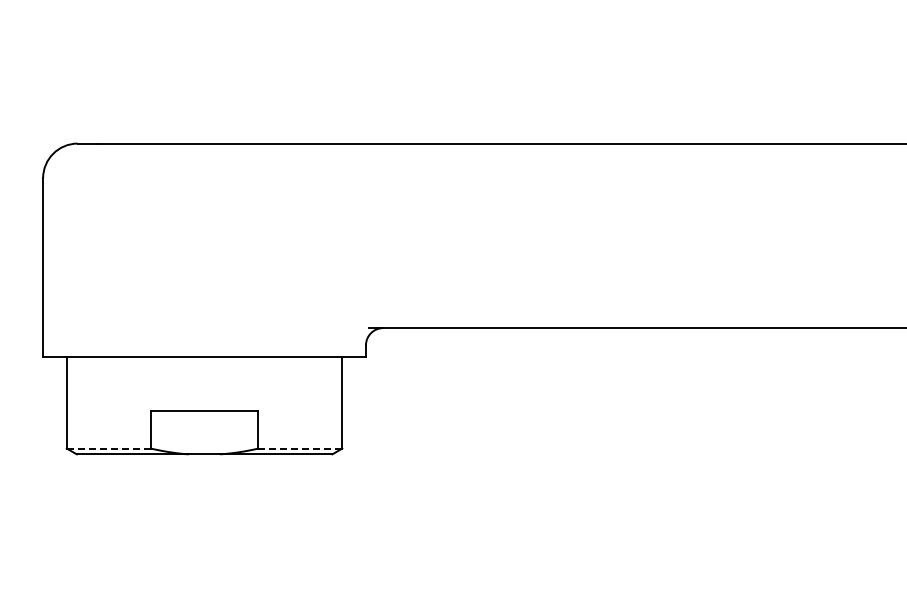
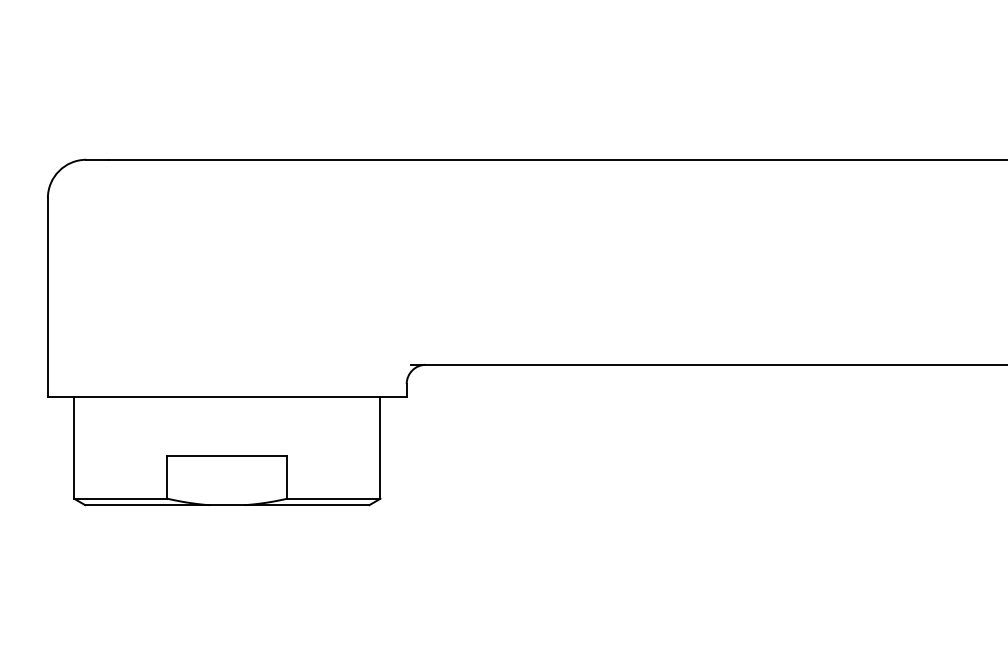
line: (108, 448) -> (120, 498), dashed -> solid
line: (300, 448) -> (333, 498), dashed -> solid

